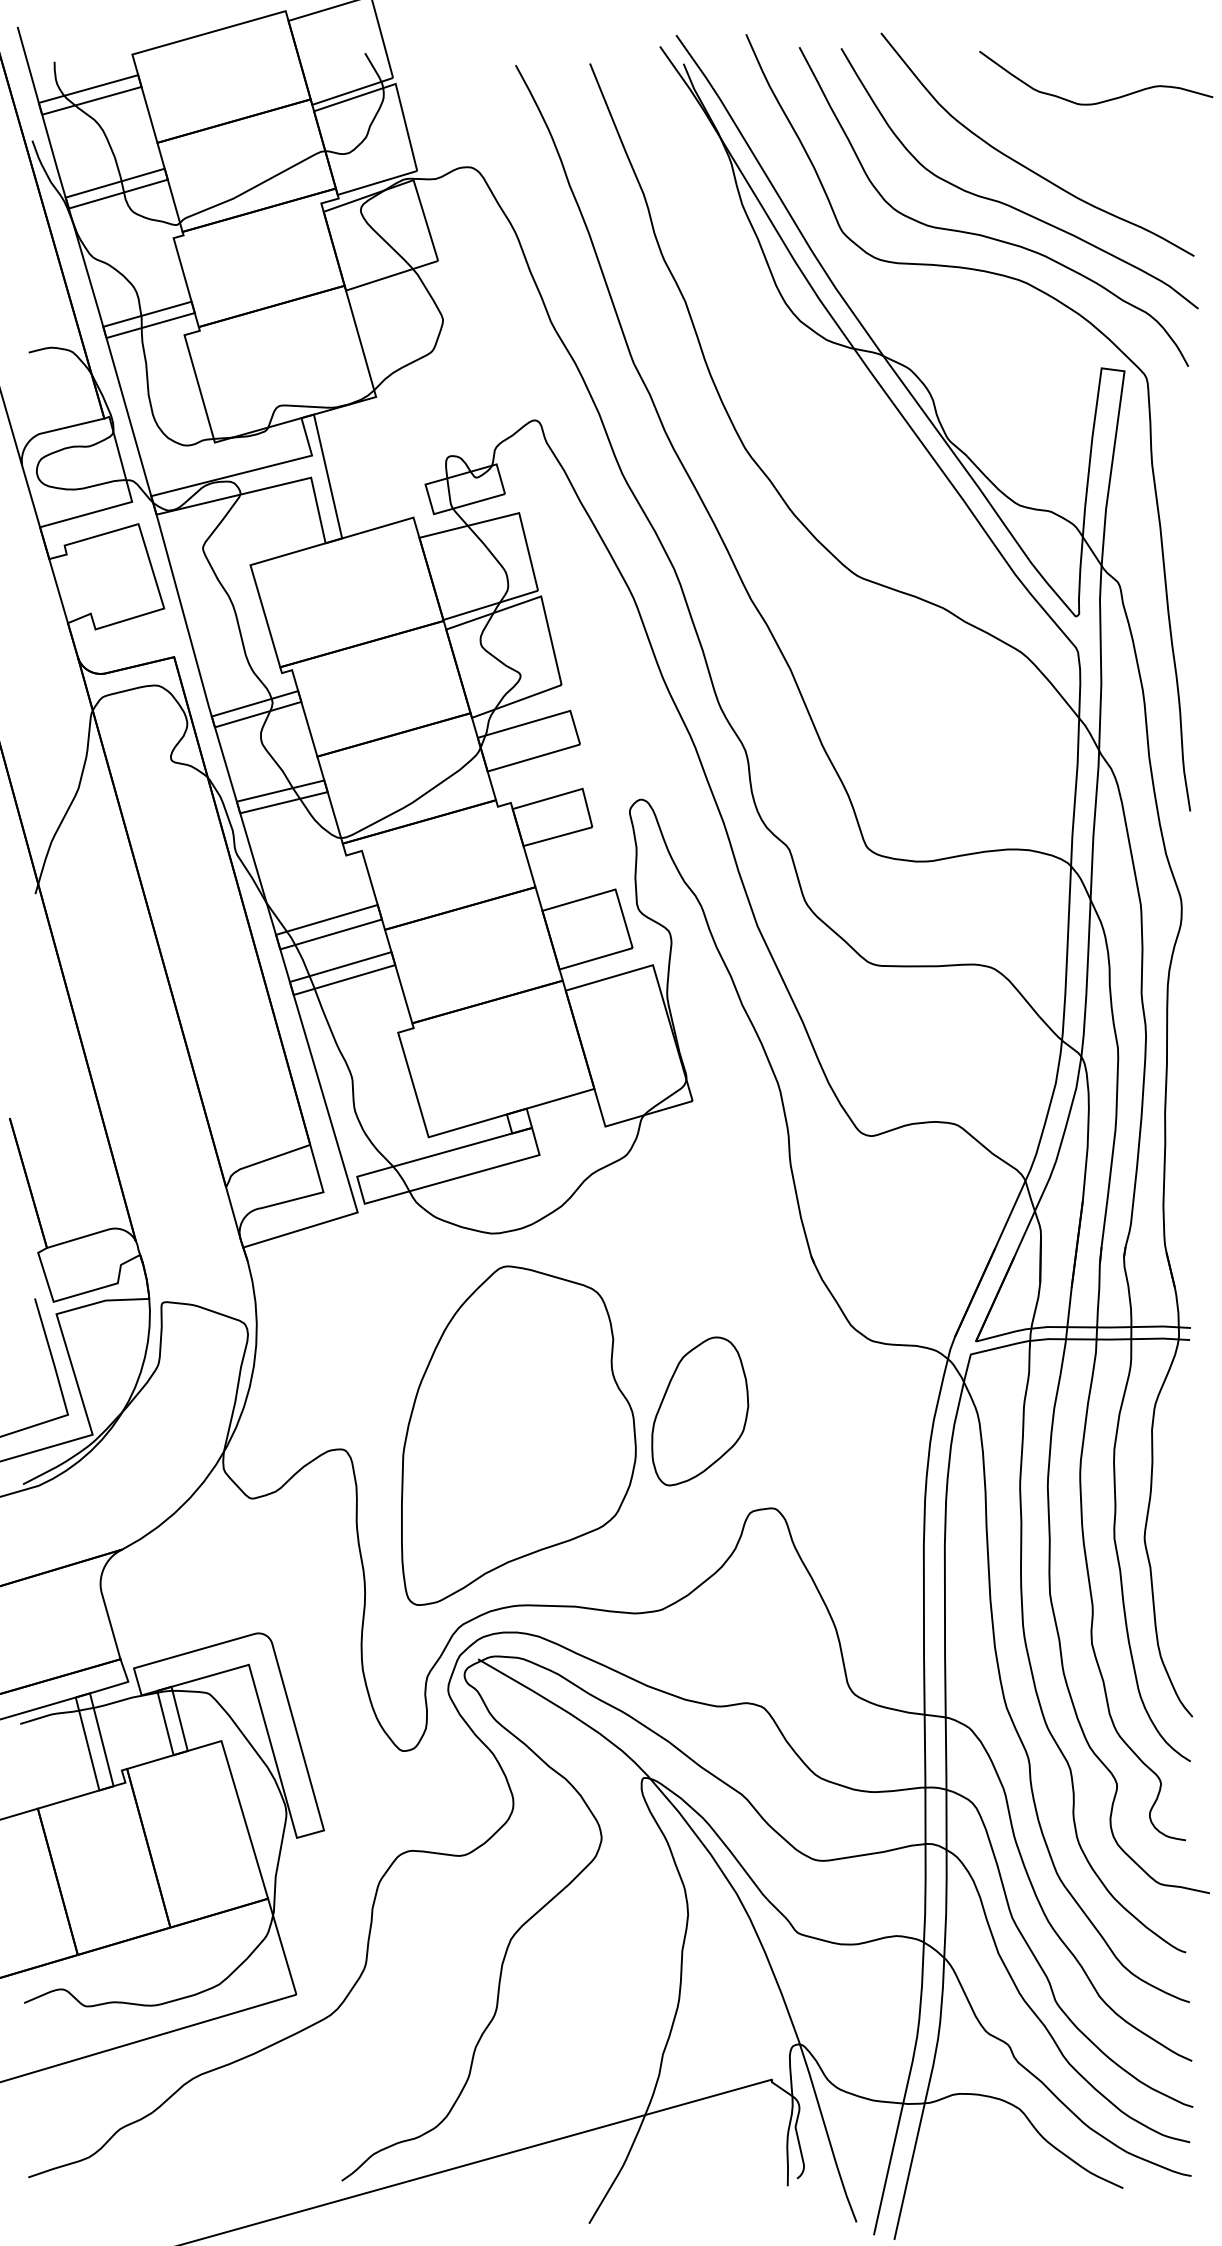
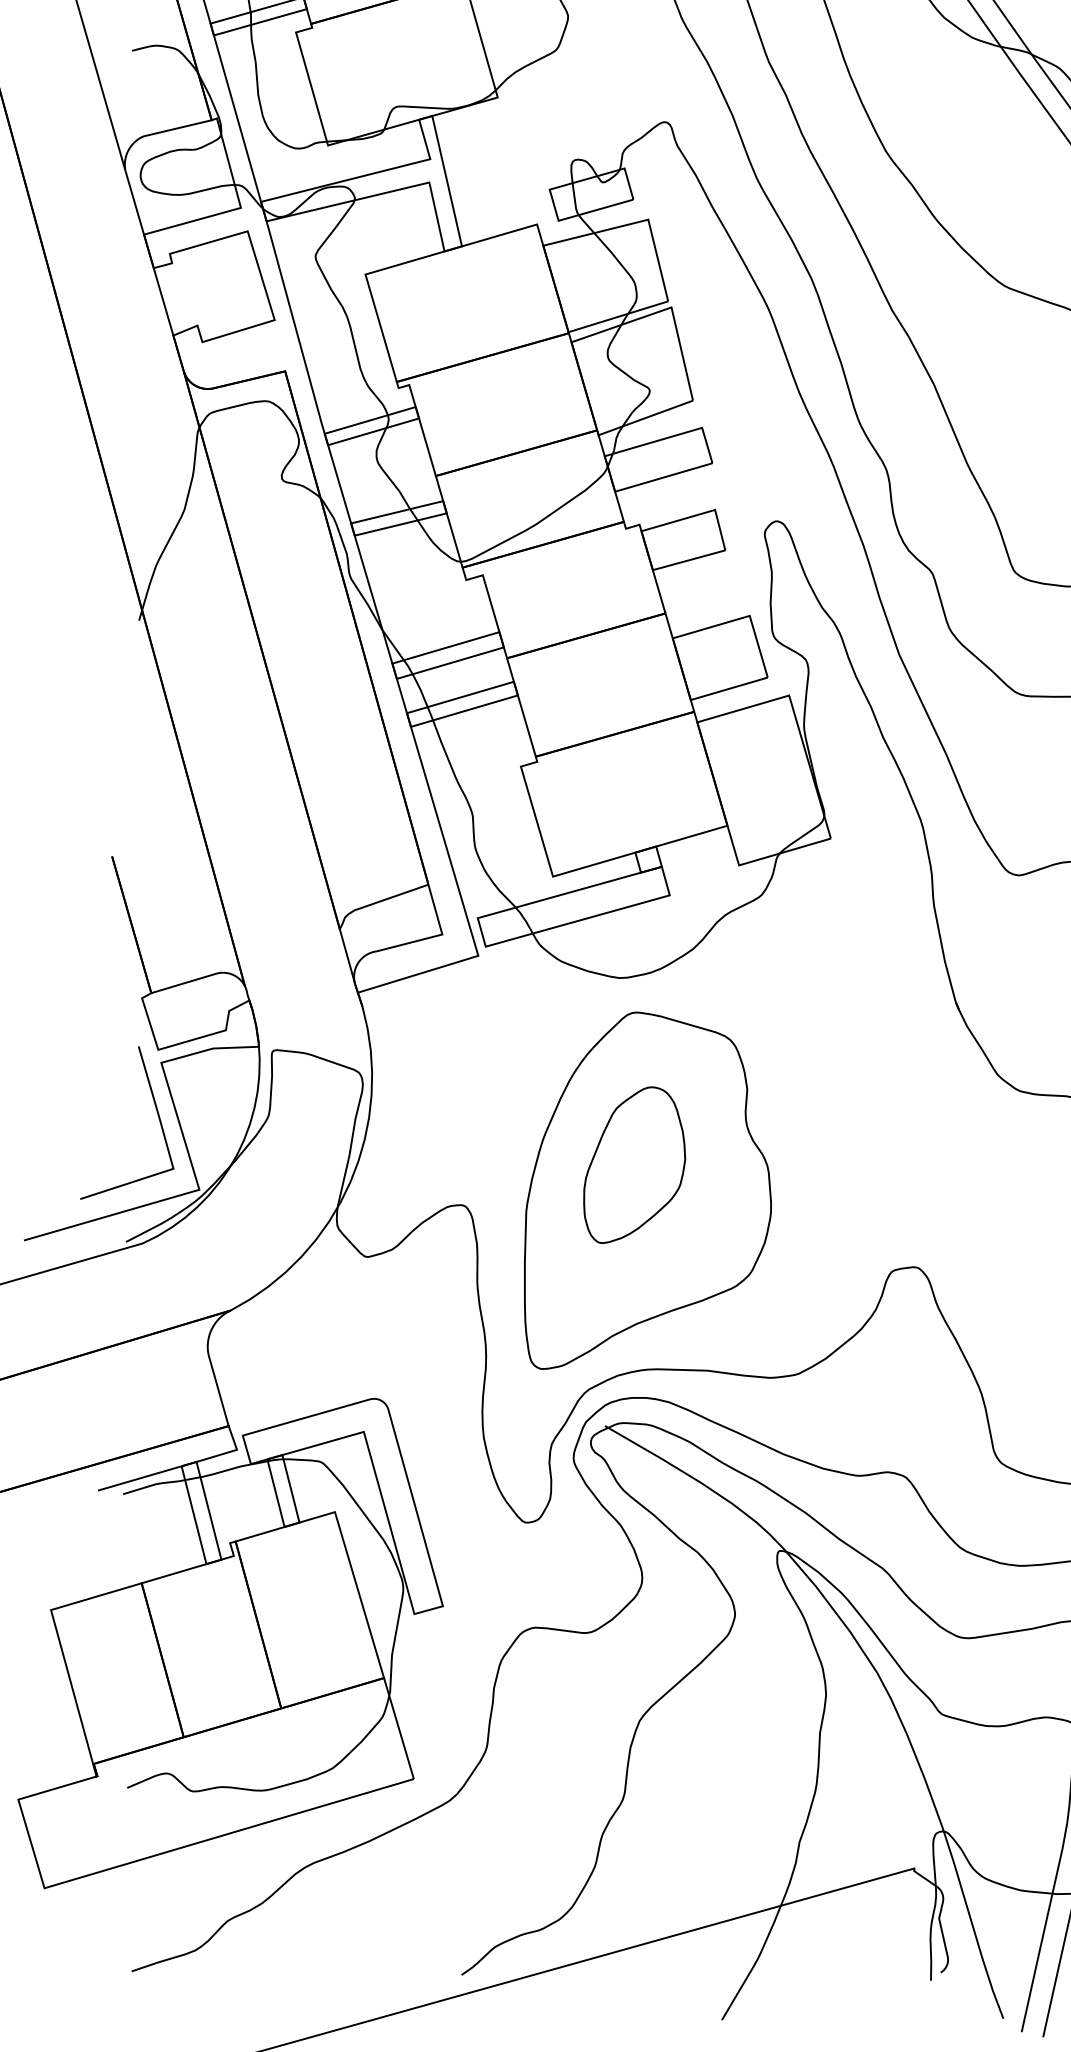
part: (700, 1411) -> (634, 1165), moved

